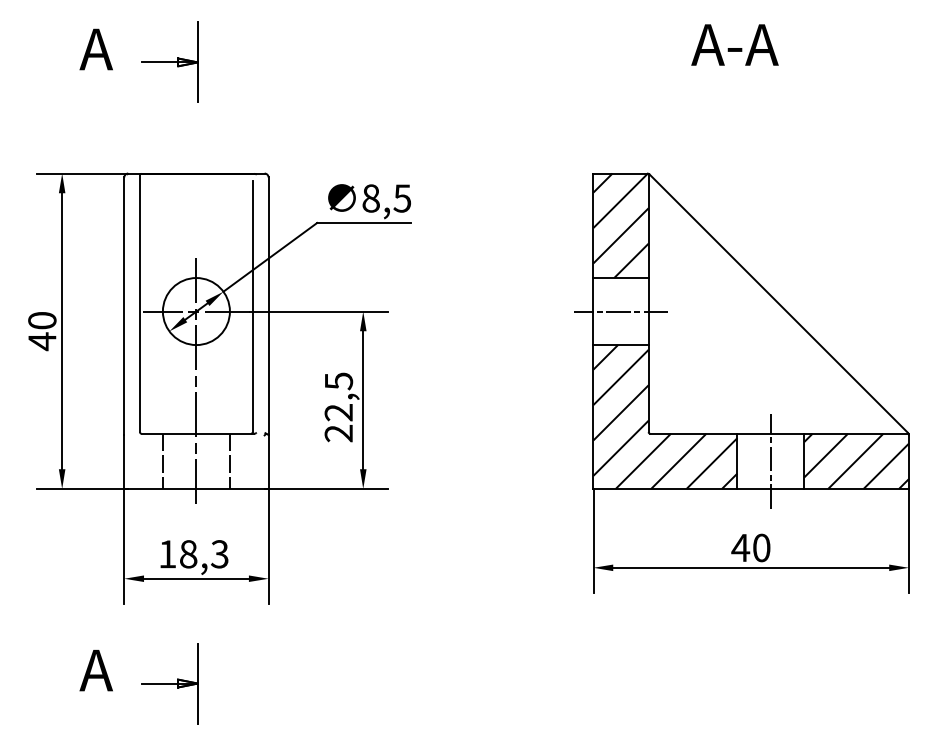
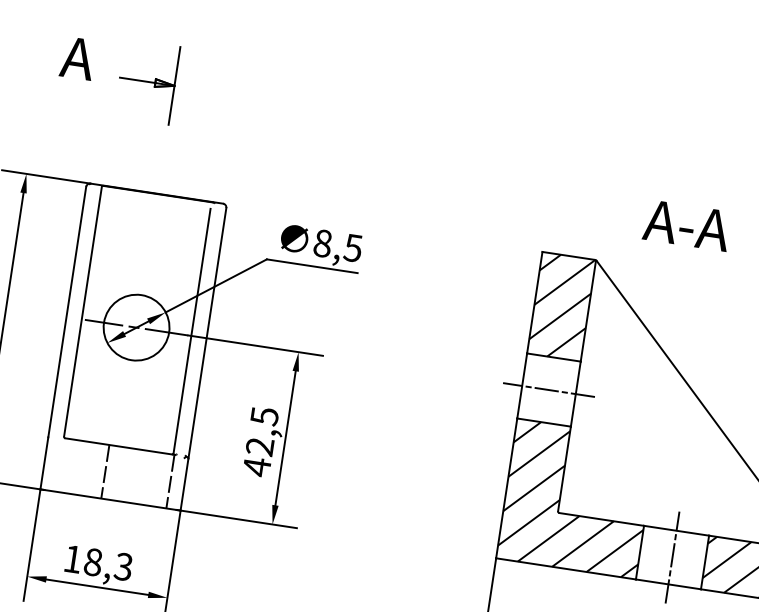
text: (734, 44) -> (686, 225), moved
line: (196, 380) -> (126, 394), removed
text: (338, 433) -> (256, 466), 22,5 -> 42,5
line: (162, 460) -> (105, 470), moved
line: (229, 460) -> (170, 480), moved

